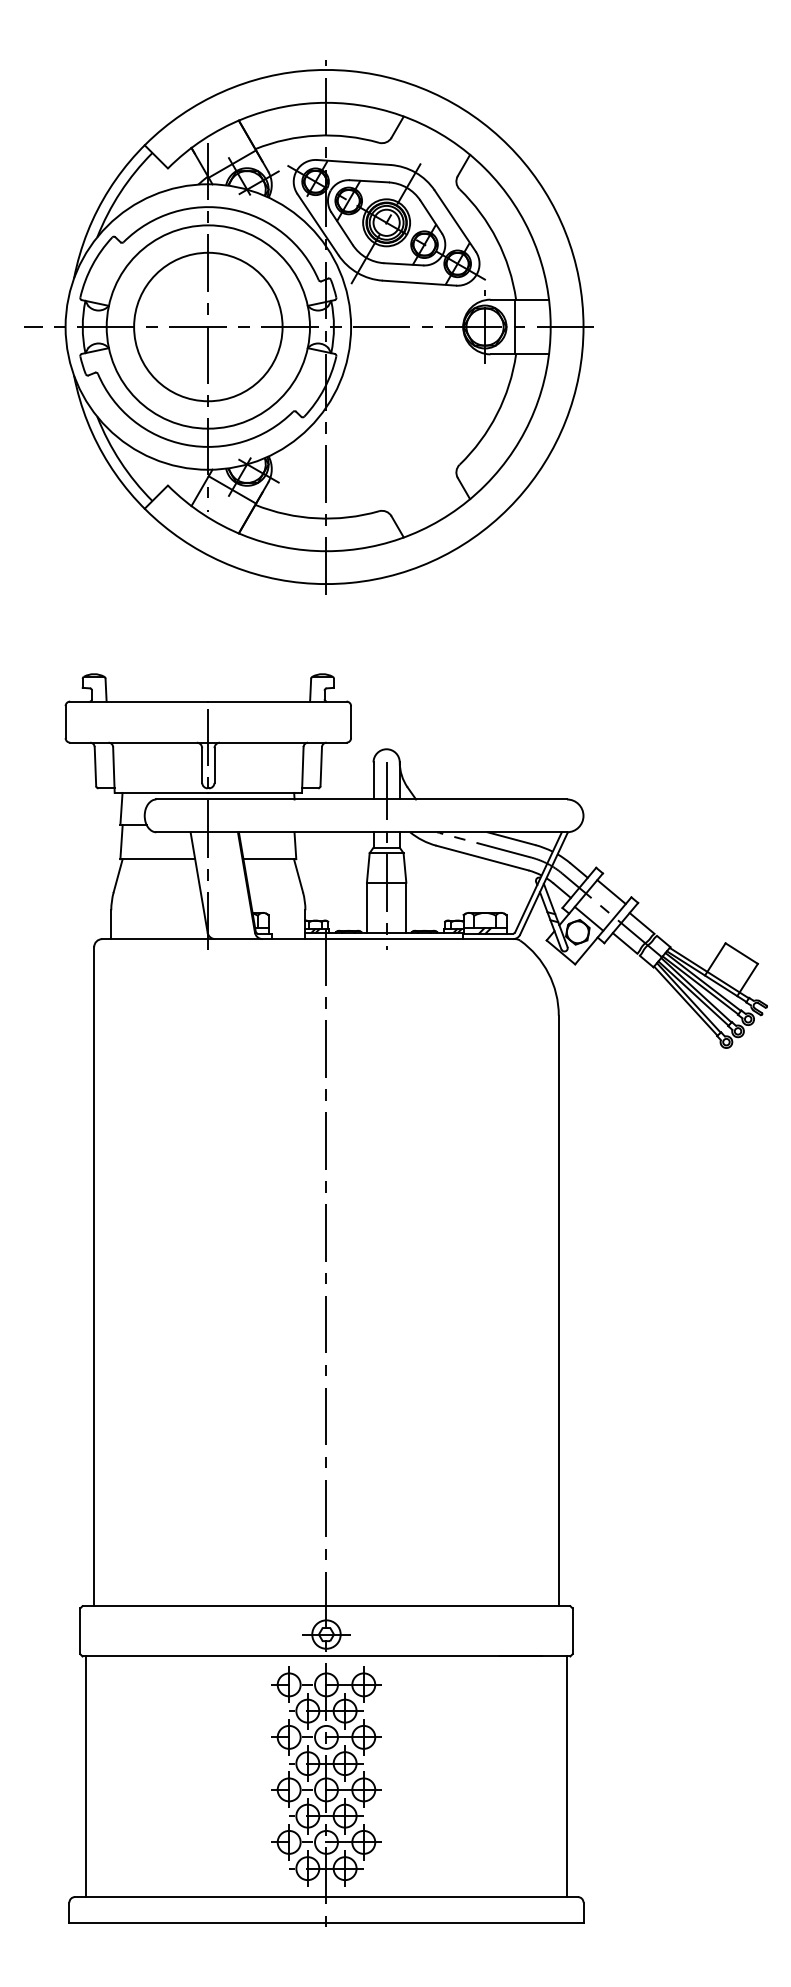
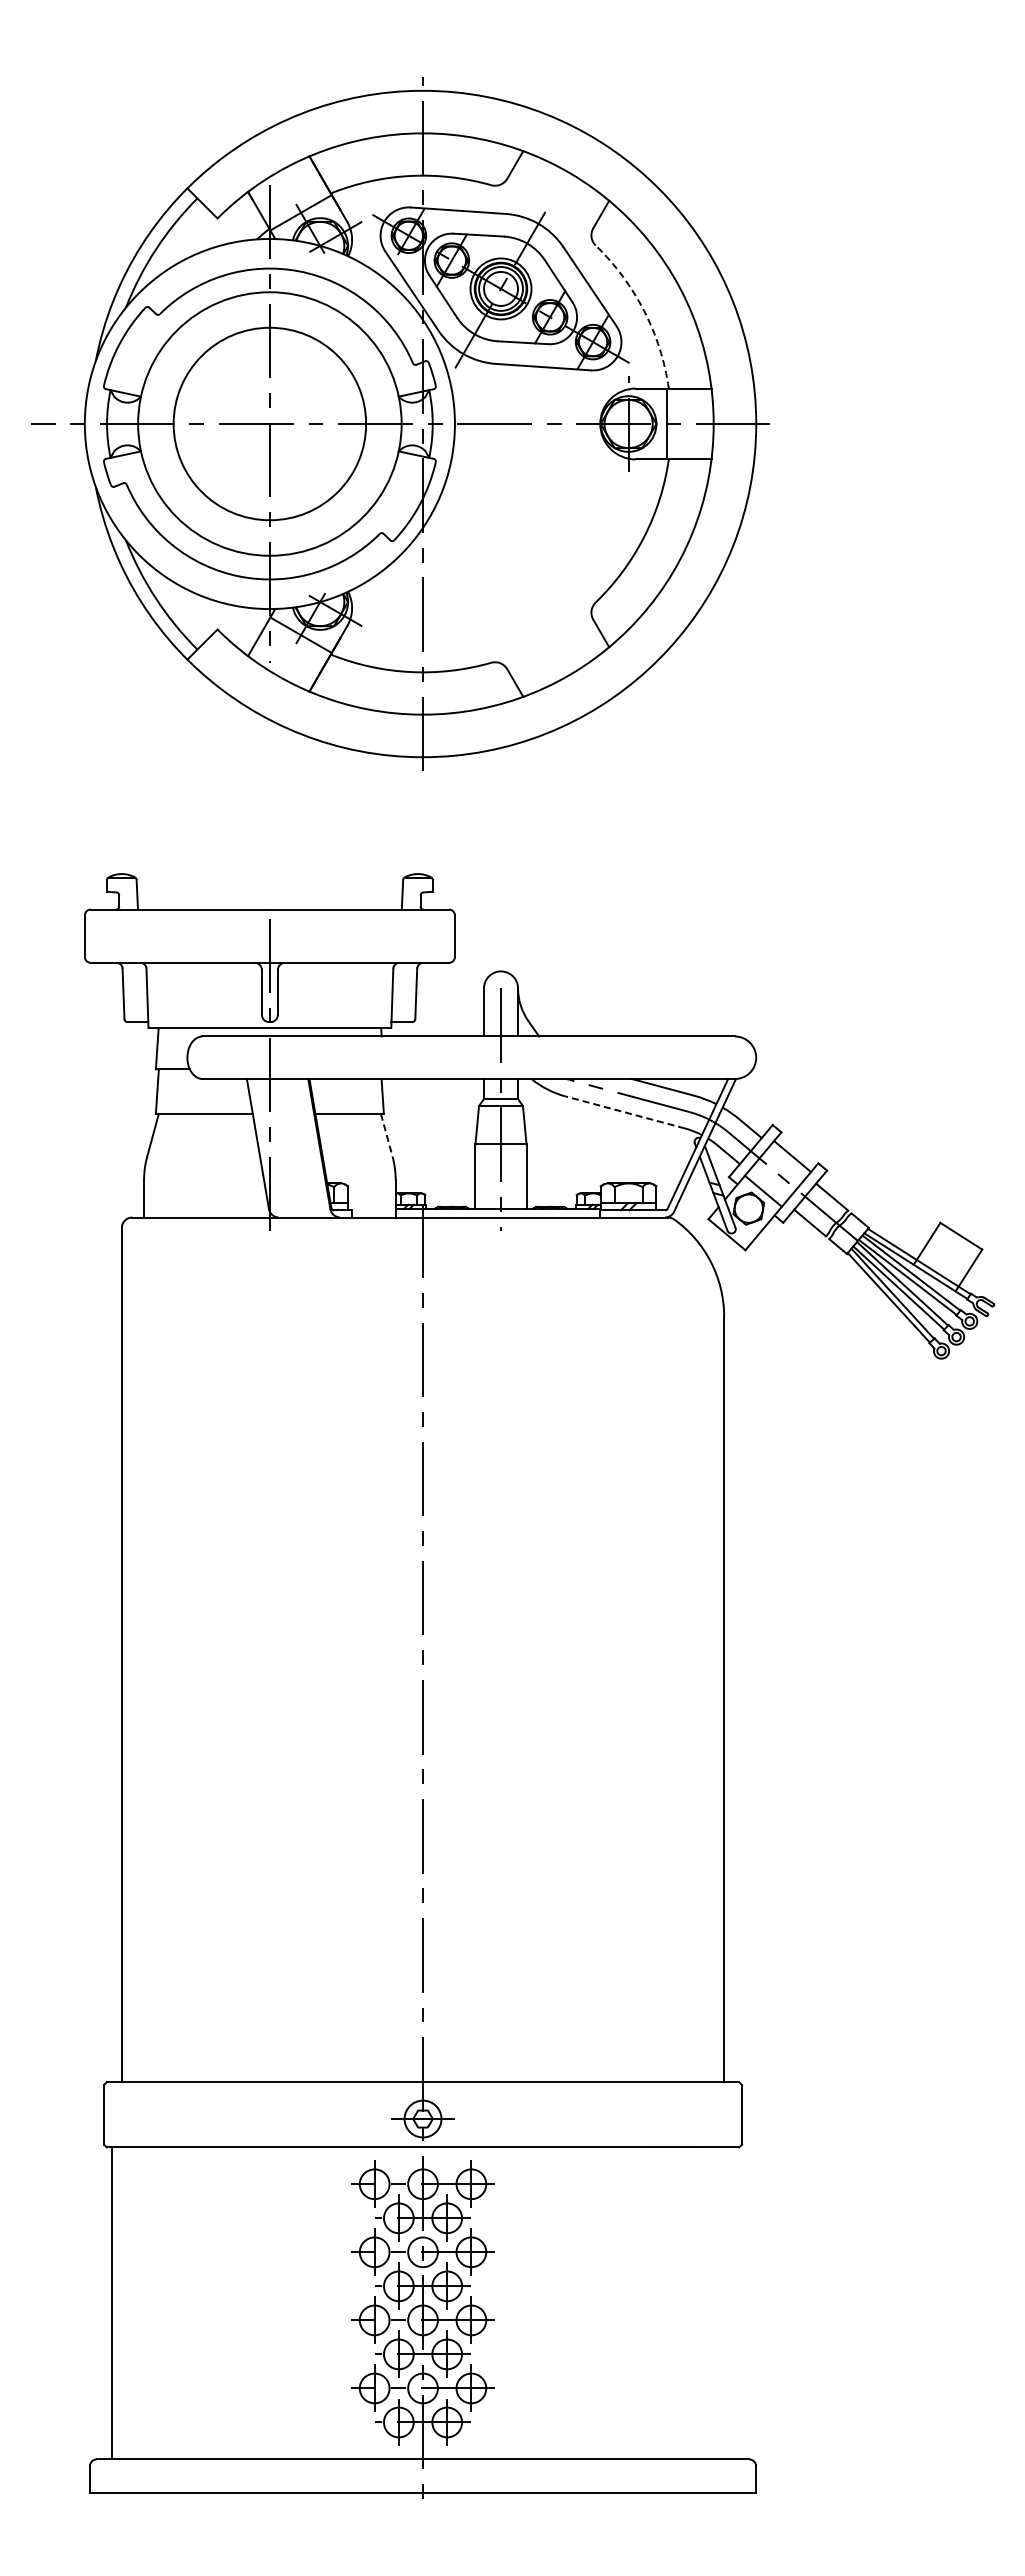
arc: (497, 240) -> (644, 311), solid -> dashed
line: (482, 858) -> (625, 1112), solid -> dashed
line: (298, 875) -> (386, 1135), solid -> dashed
line: (566, 1776) -> (734, 2303), removed

